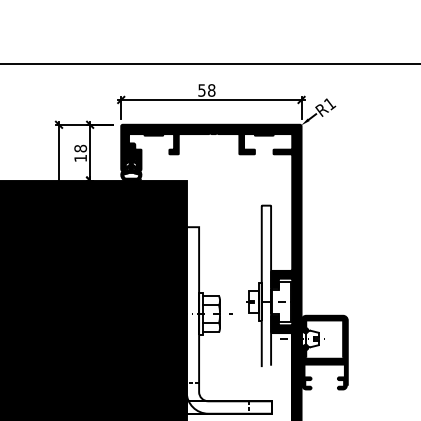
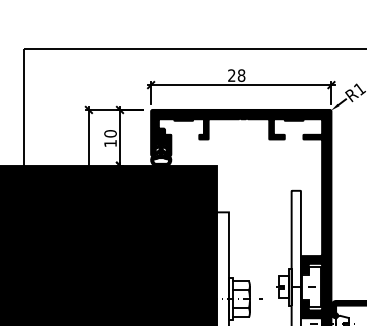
text: (201, 90) -> (231, 75), 58 -> 28
text: (80, 148) -> (110, 133), 18 -> 10

